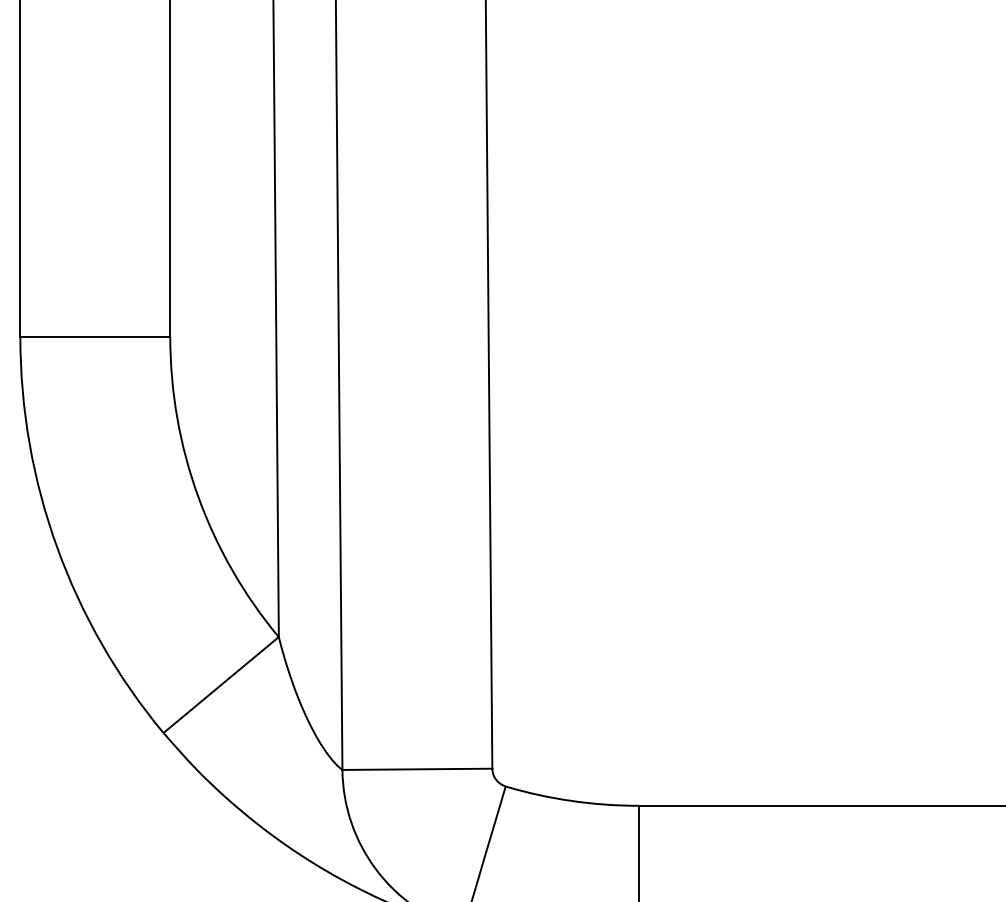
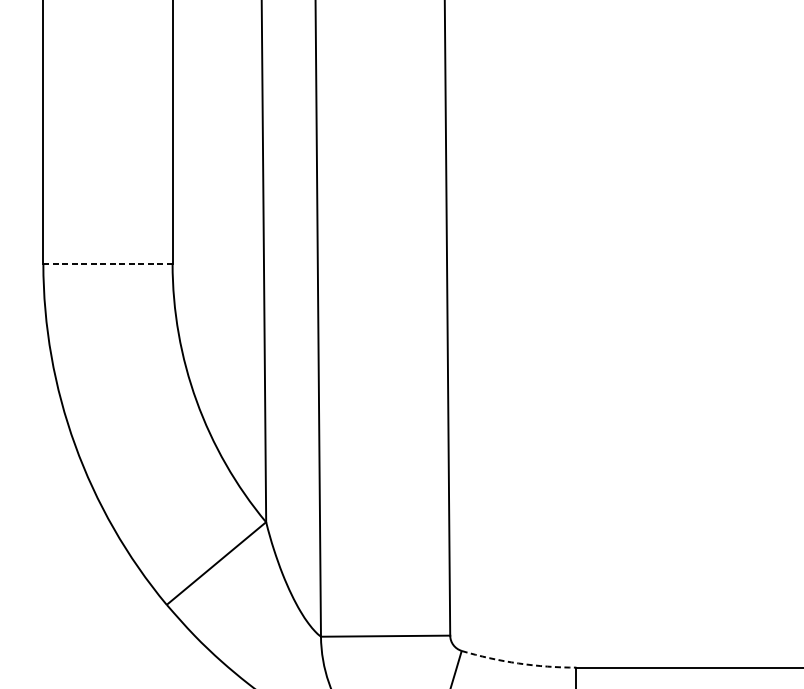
line: (95, 337) -> (108, 263), solid -> dashed
arc: (571, 800) -> (518, 663), solid -> dashed

